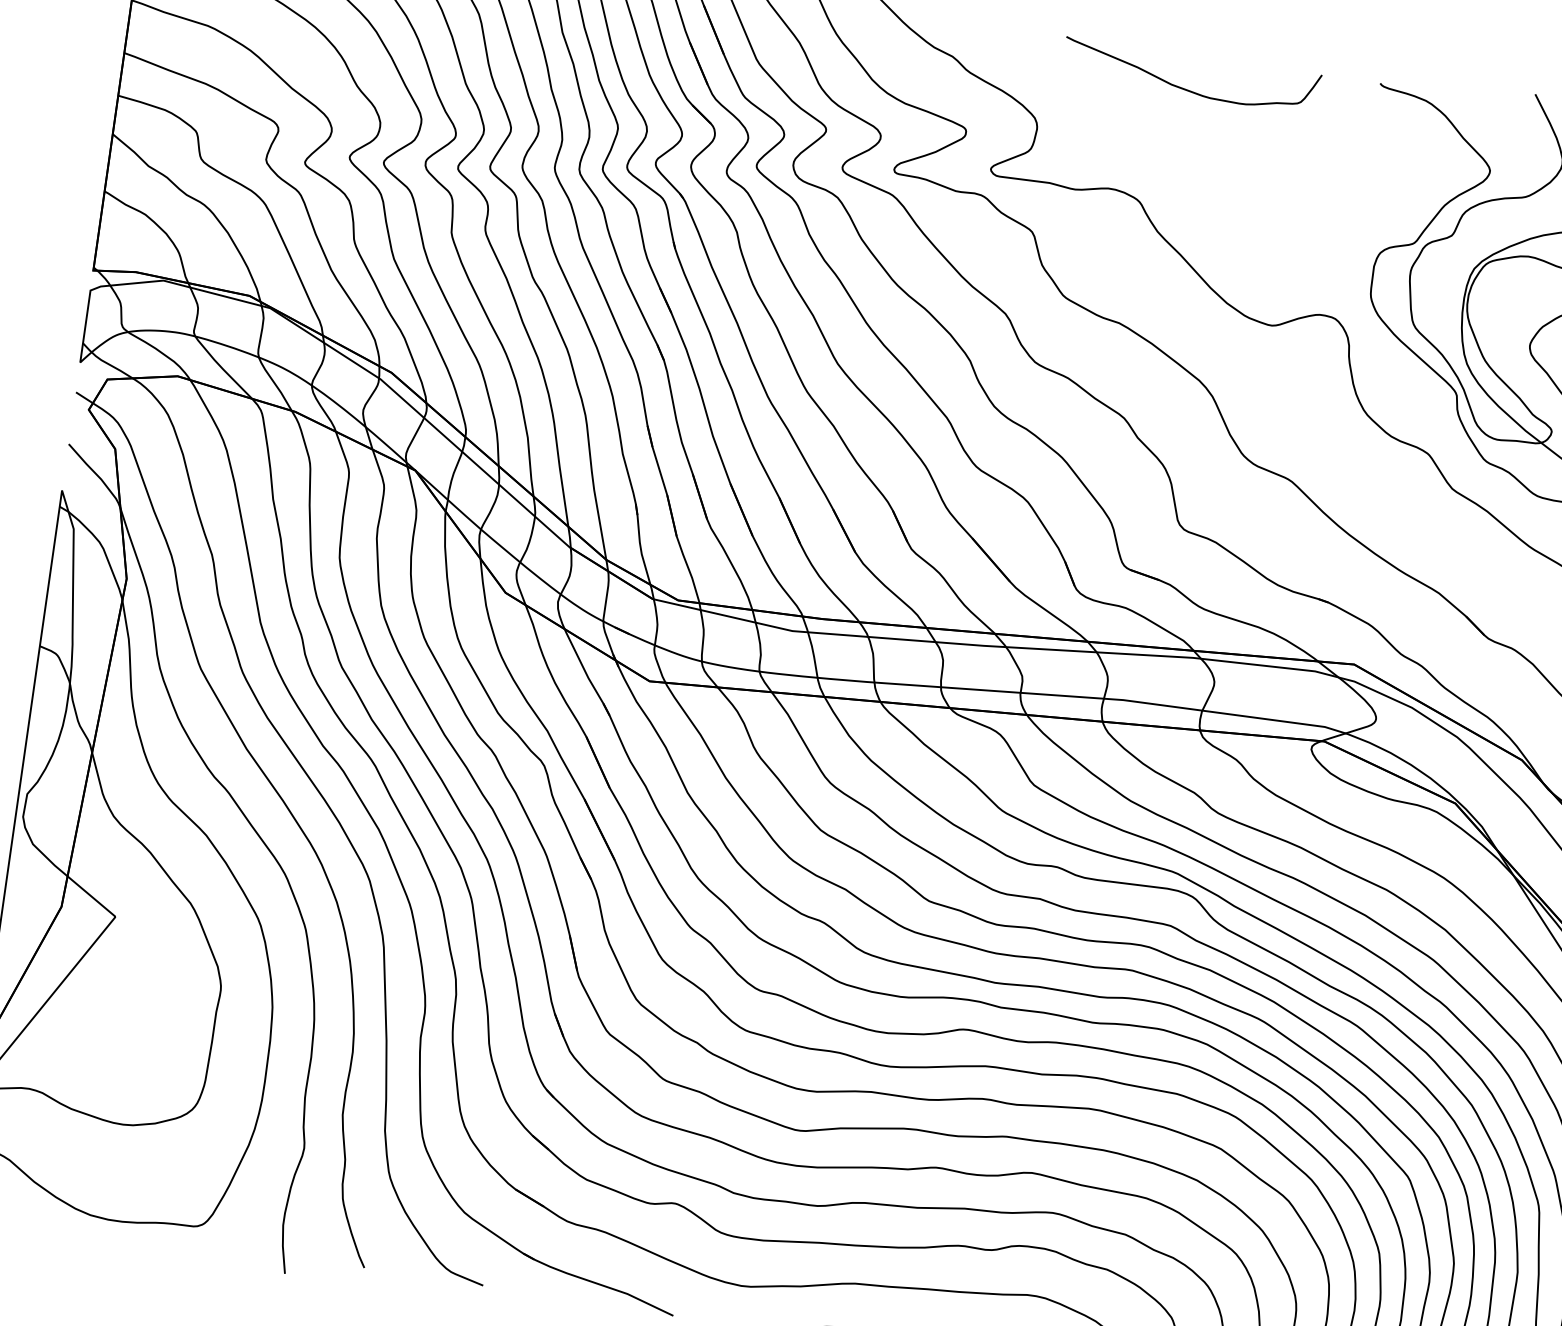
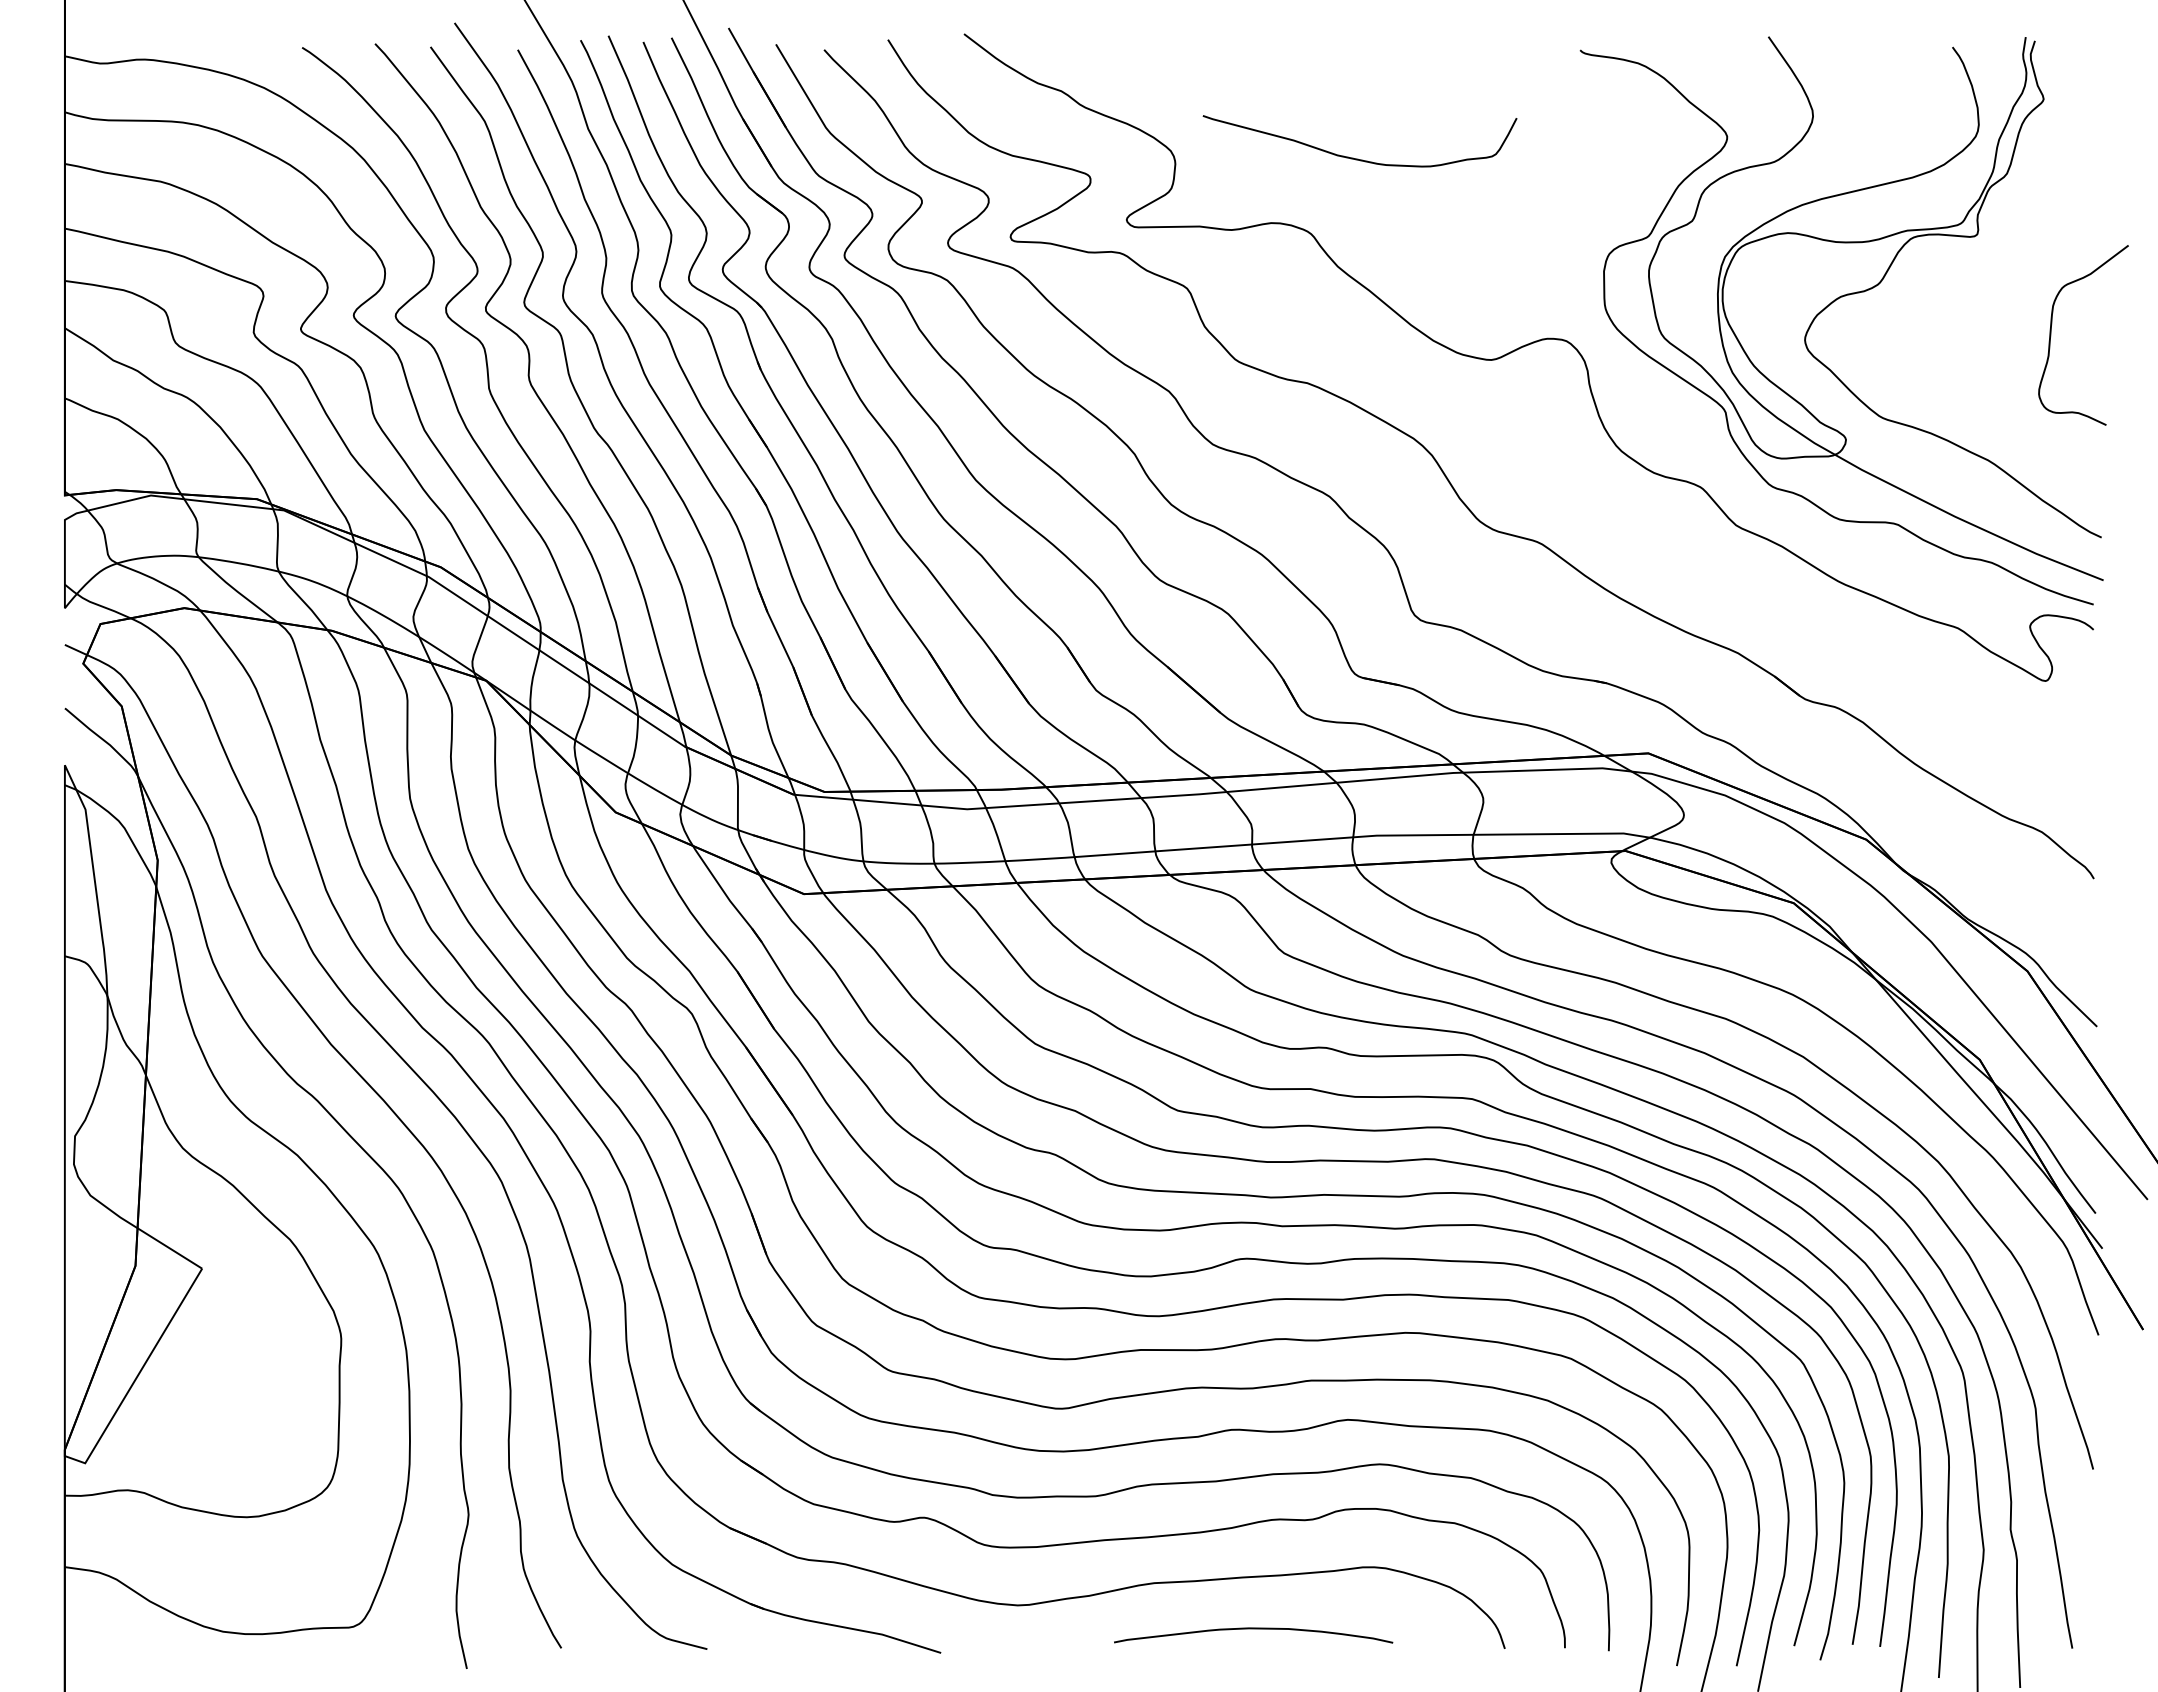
curve: (1188, 89) -> (1358, 158), moved

